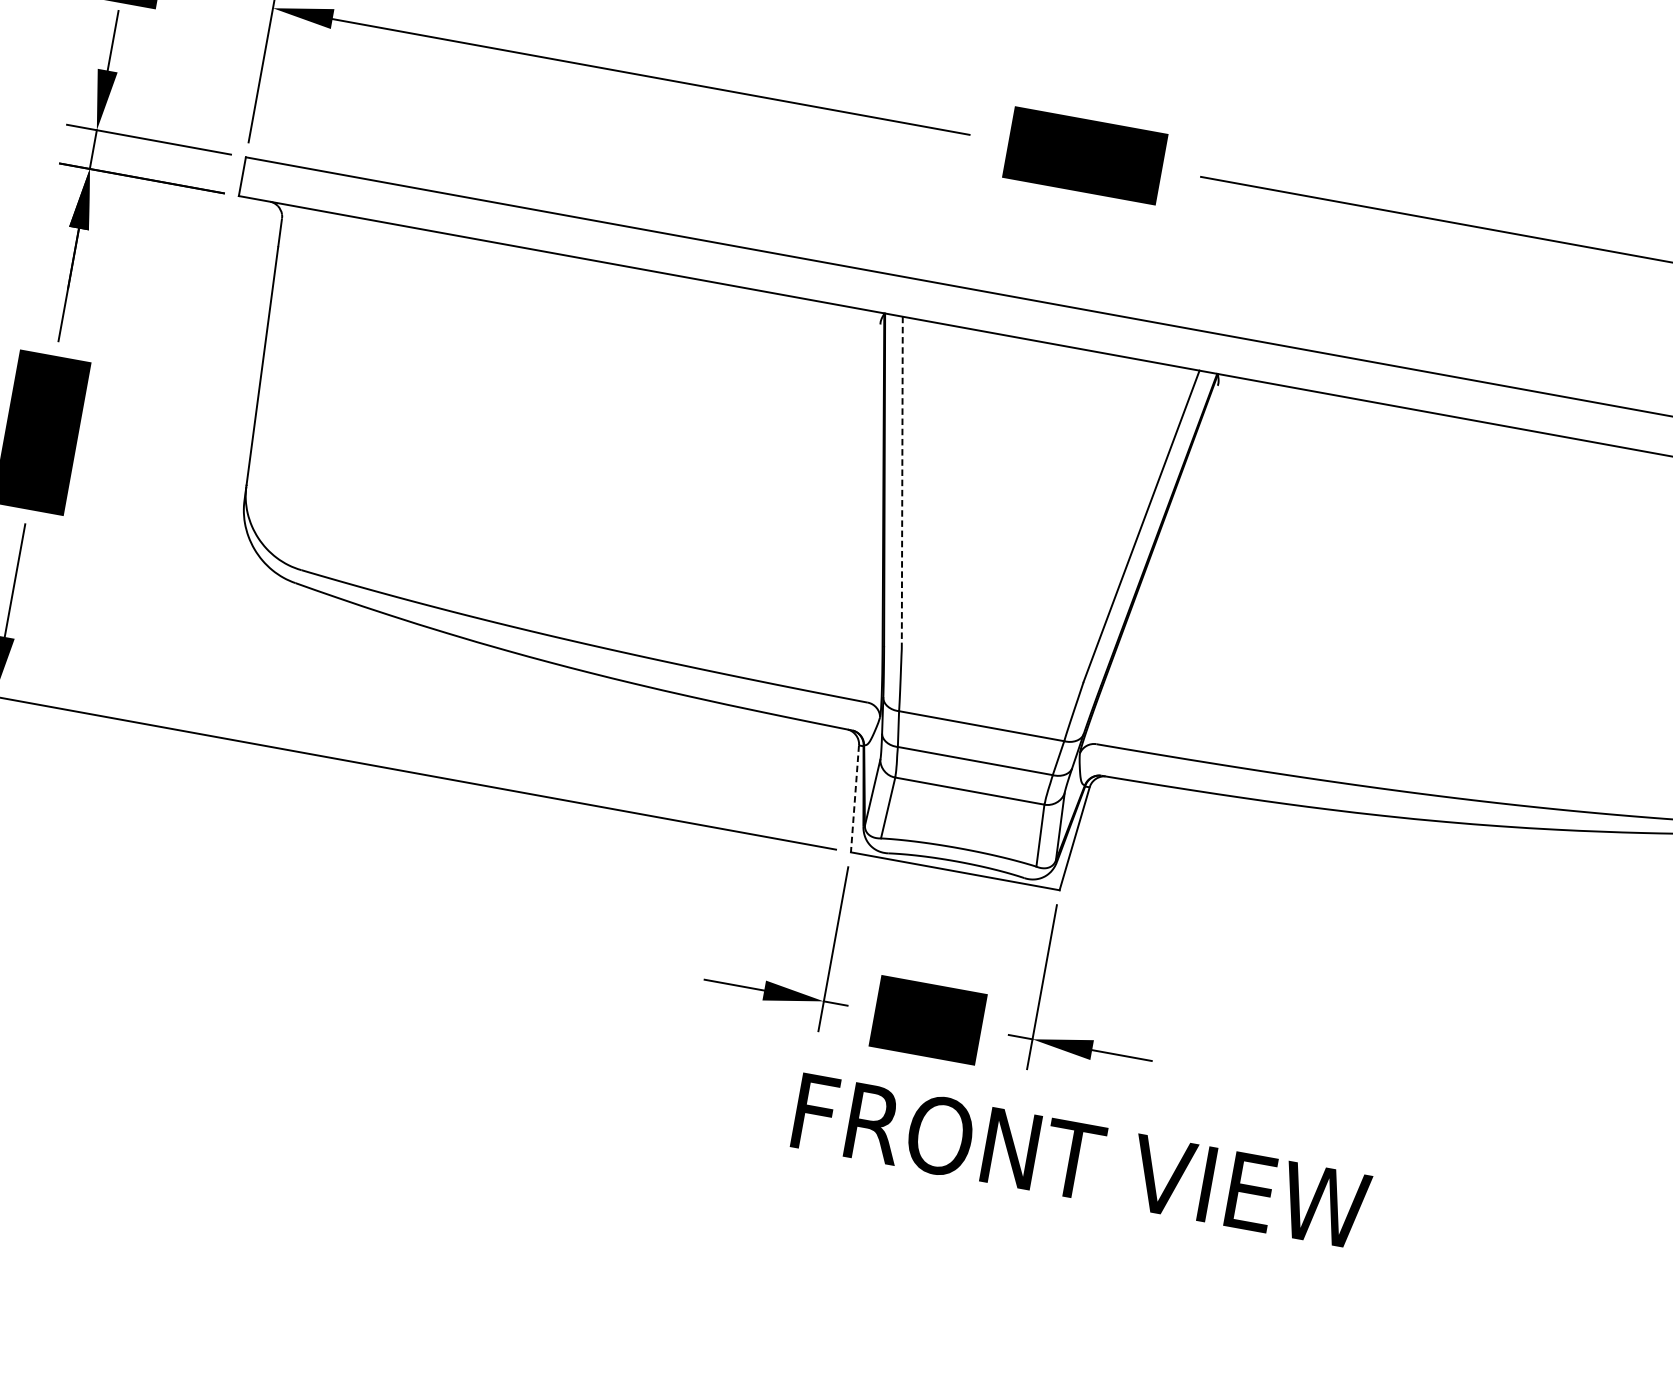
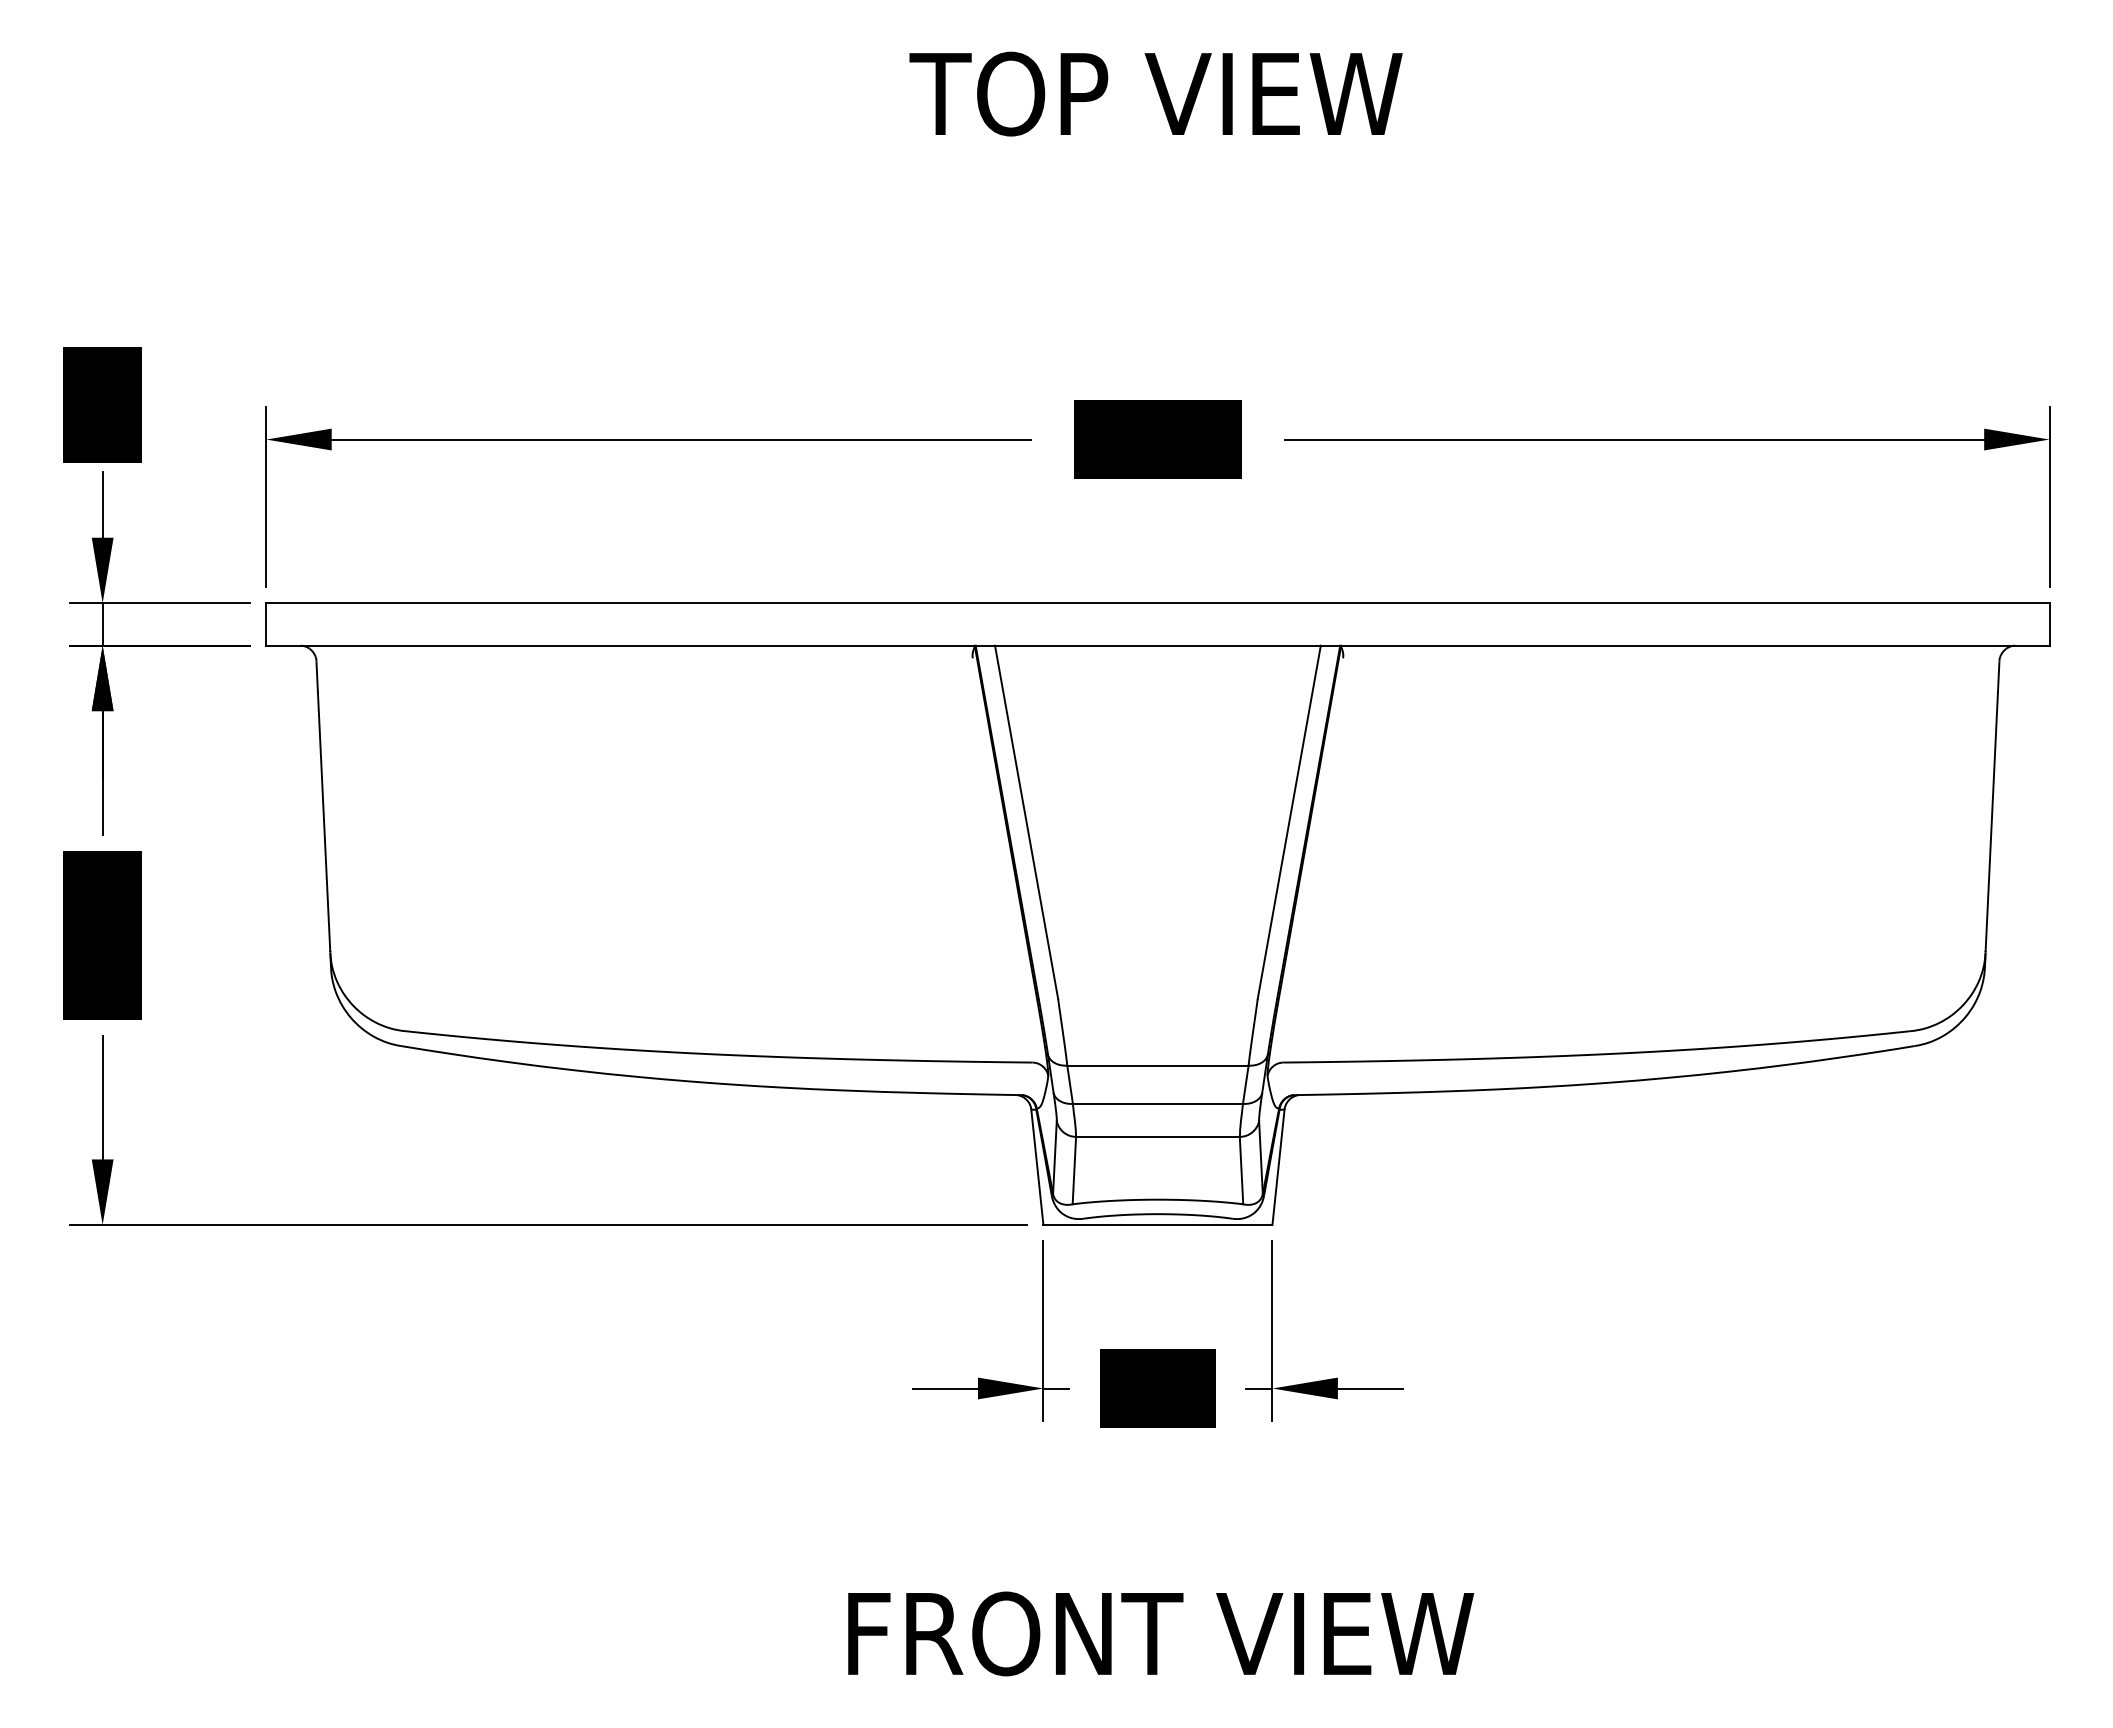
line: (902, 482) -> (1026, 822), dashed -> solid
line: (855, 799) -> (1037, 1167), dashed -> solid
text: (1081, 1161) -> (1161, 1633), moved

